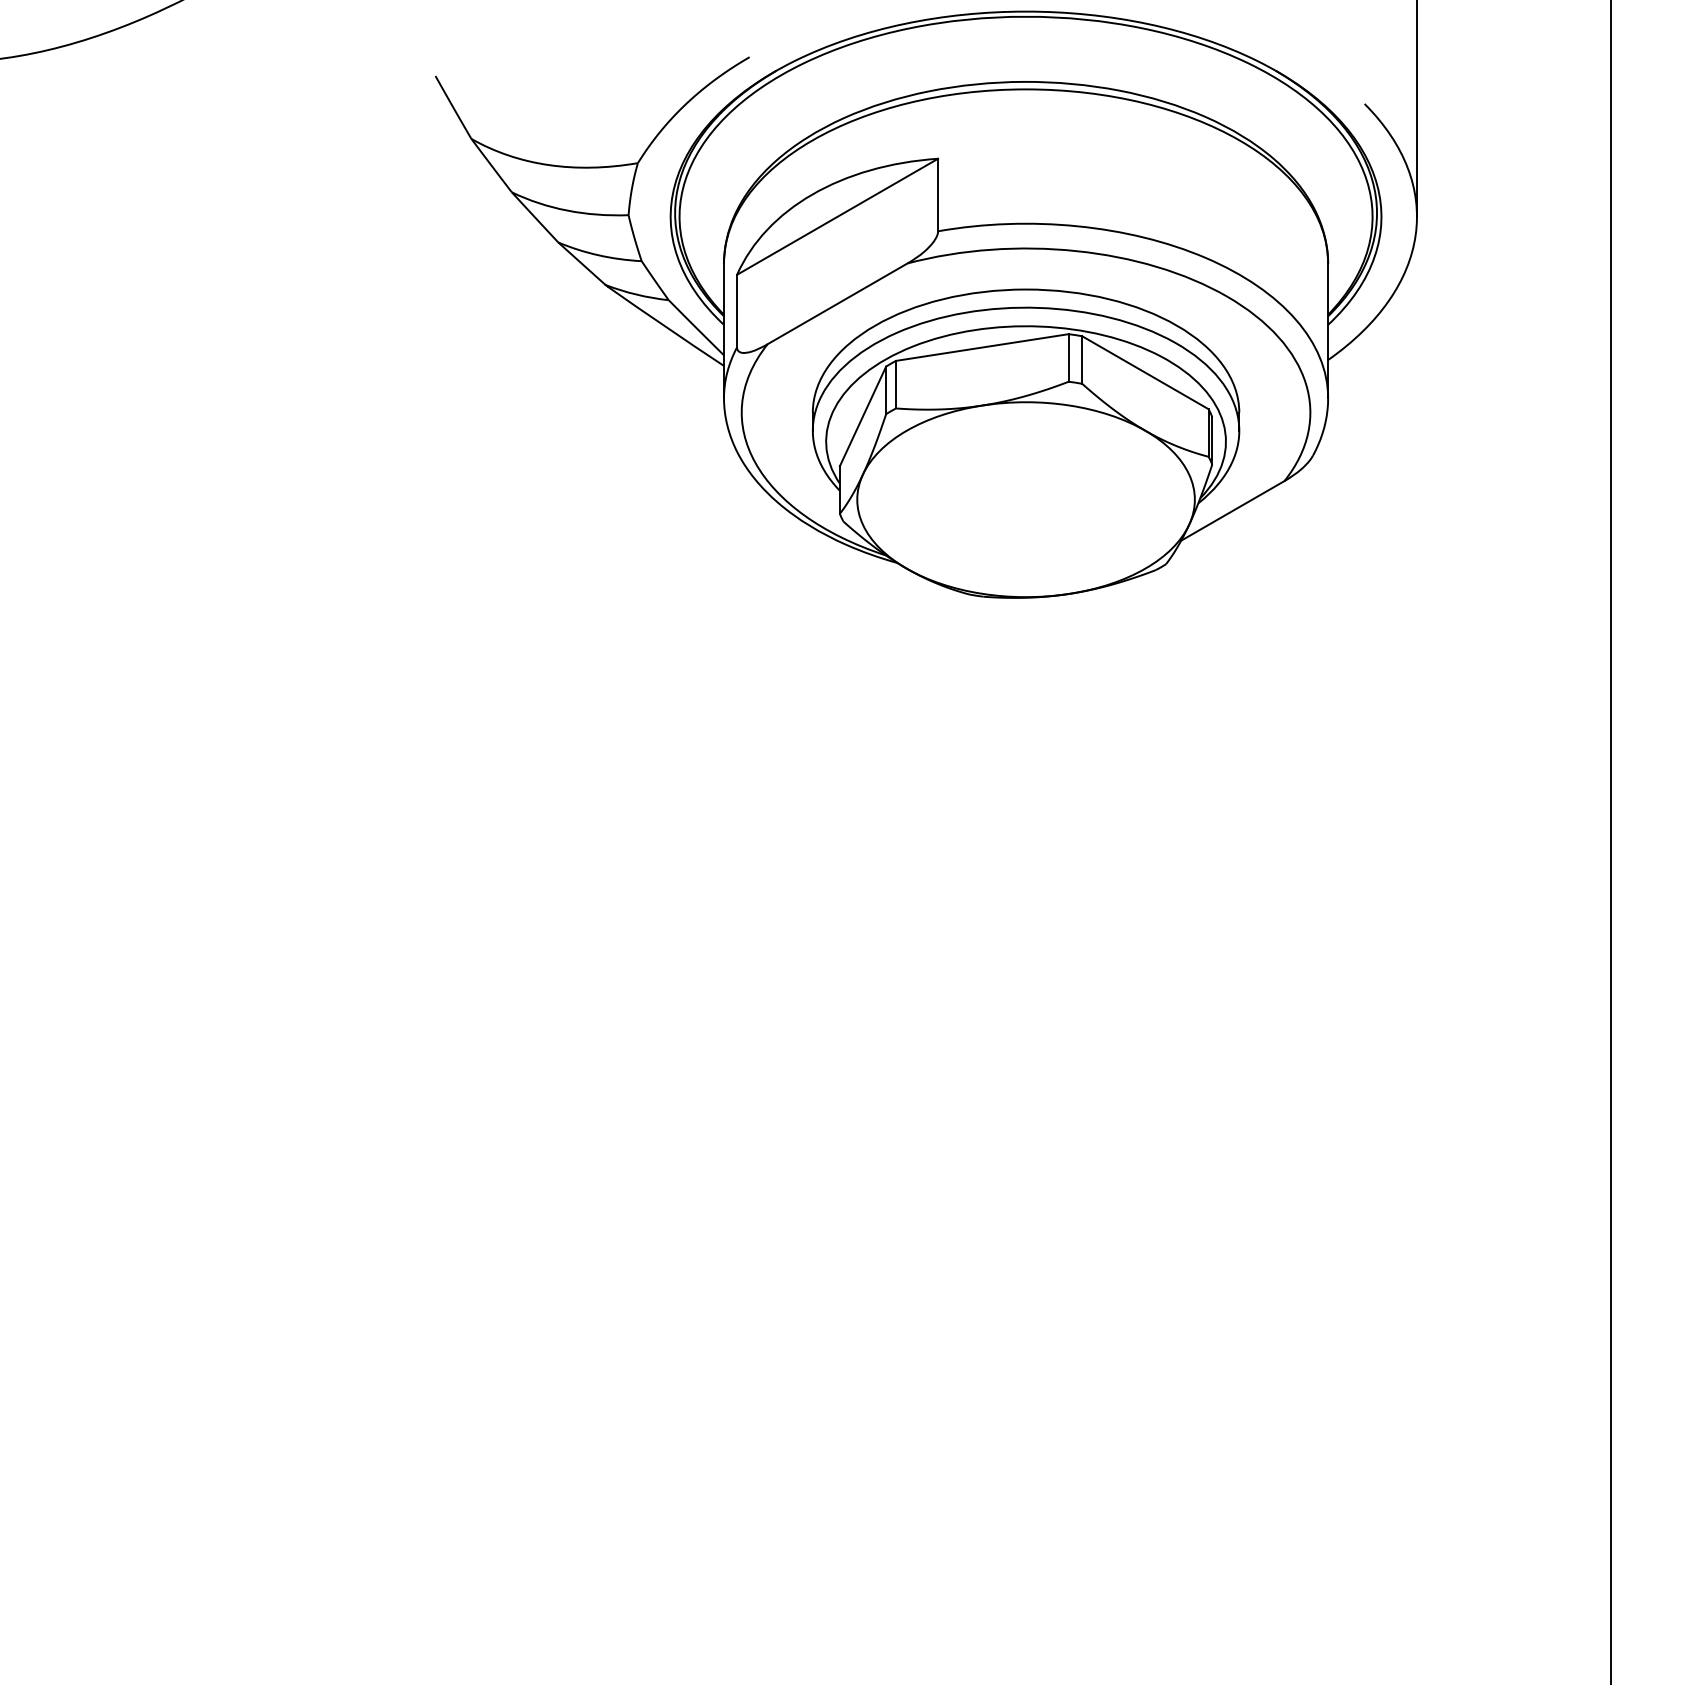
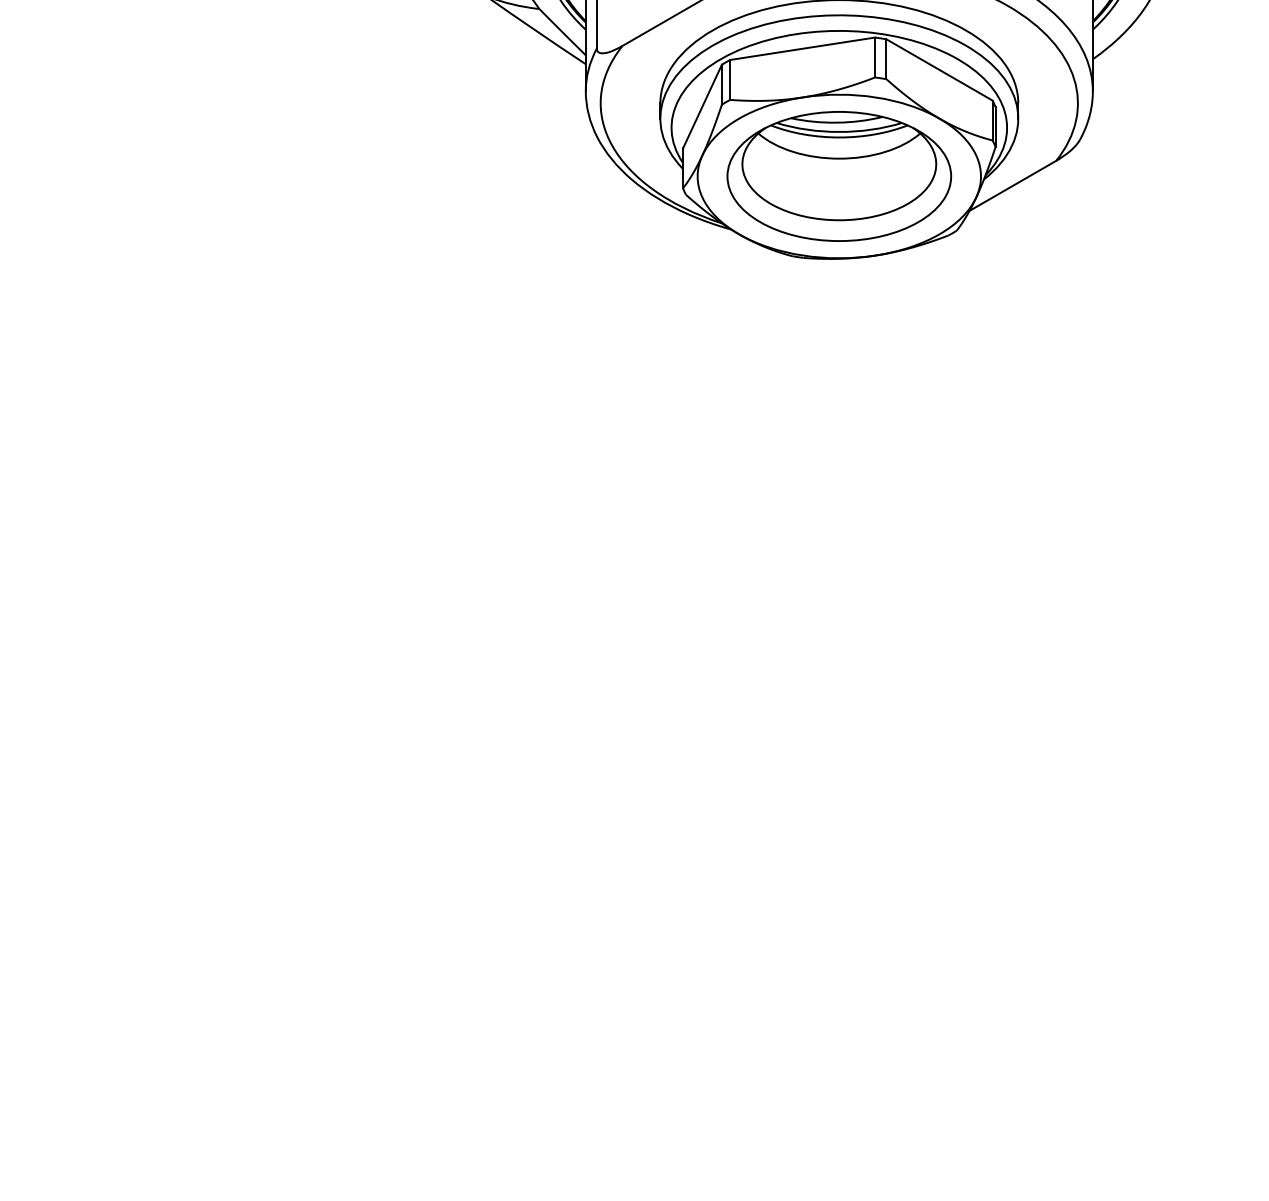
part: (1025, 499) -> (838, 176), added

